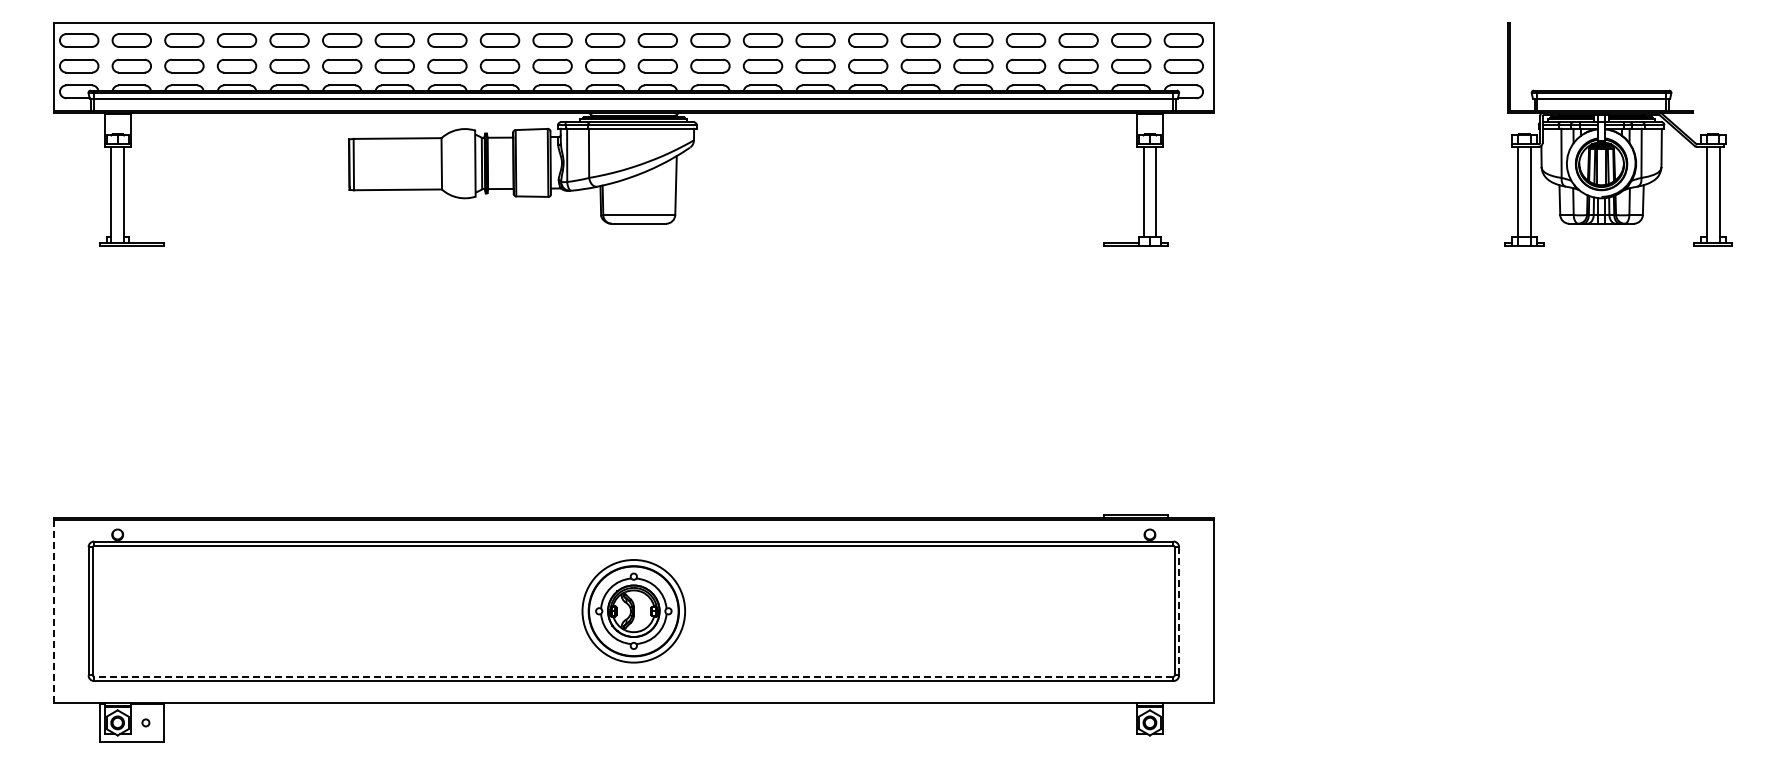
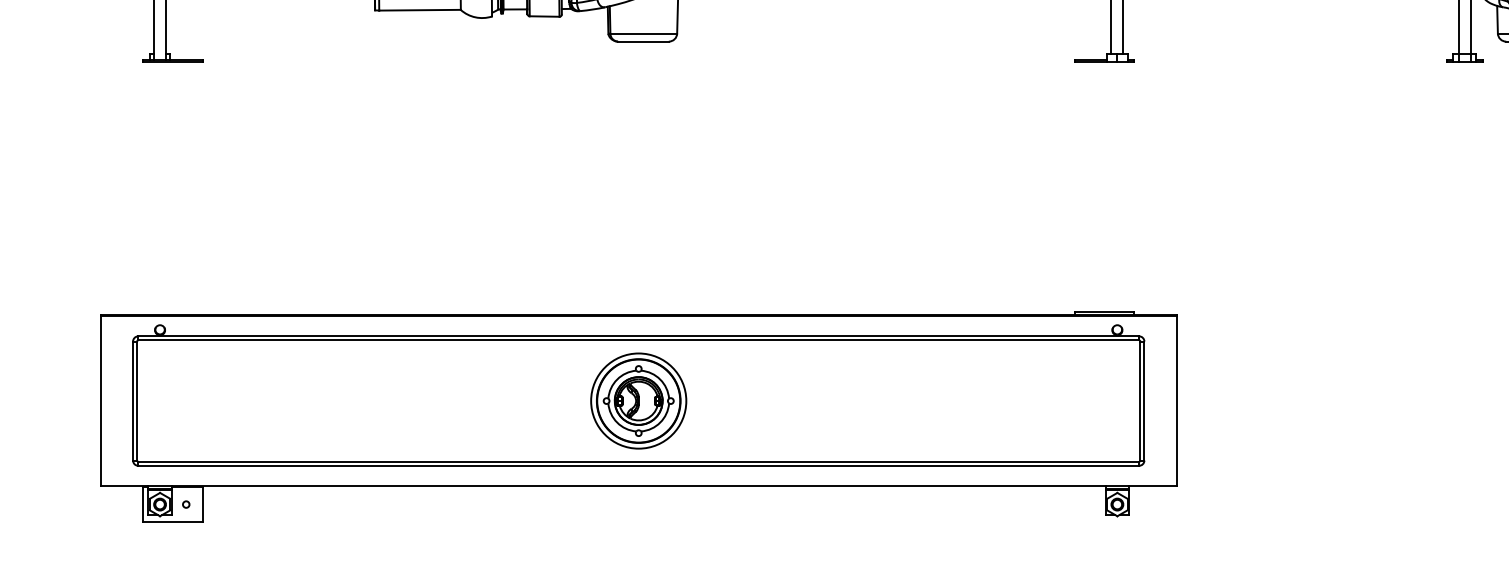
line: (1179, 610) -> (1144, 400), dashed -> solid
line: (53, 611) -> (100, 401), dashed -> solid
line: (633, 676) -> (638, 461), dashed -> solid

